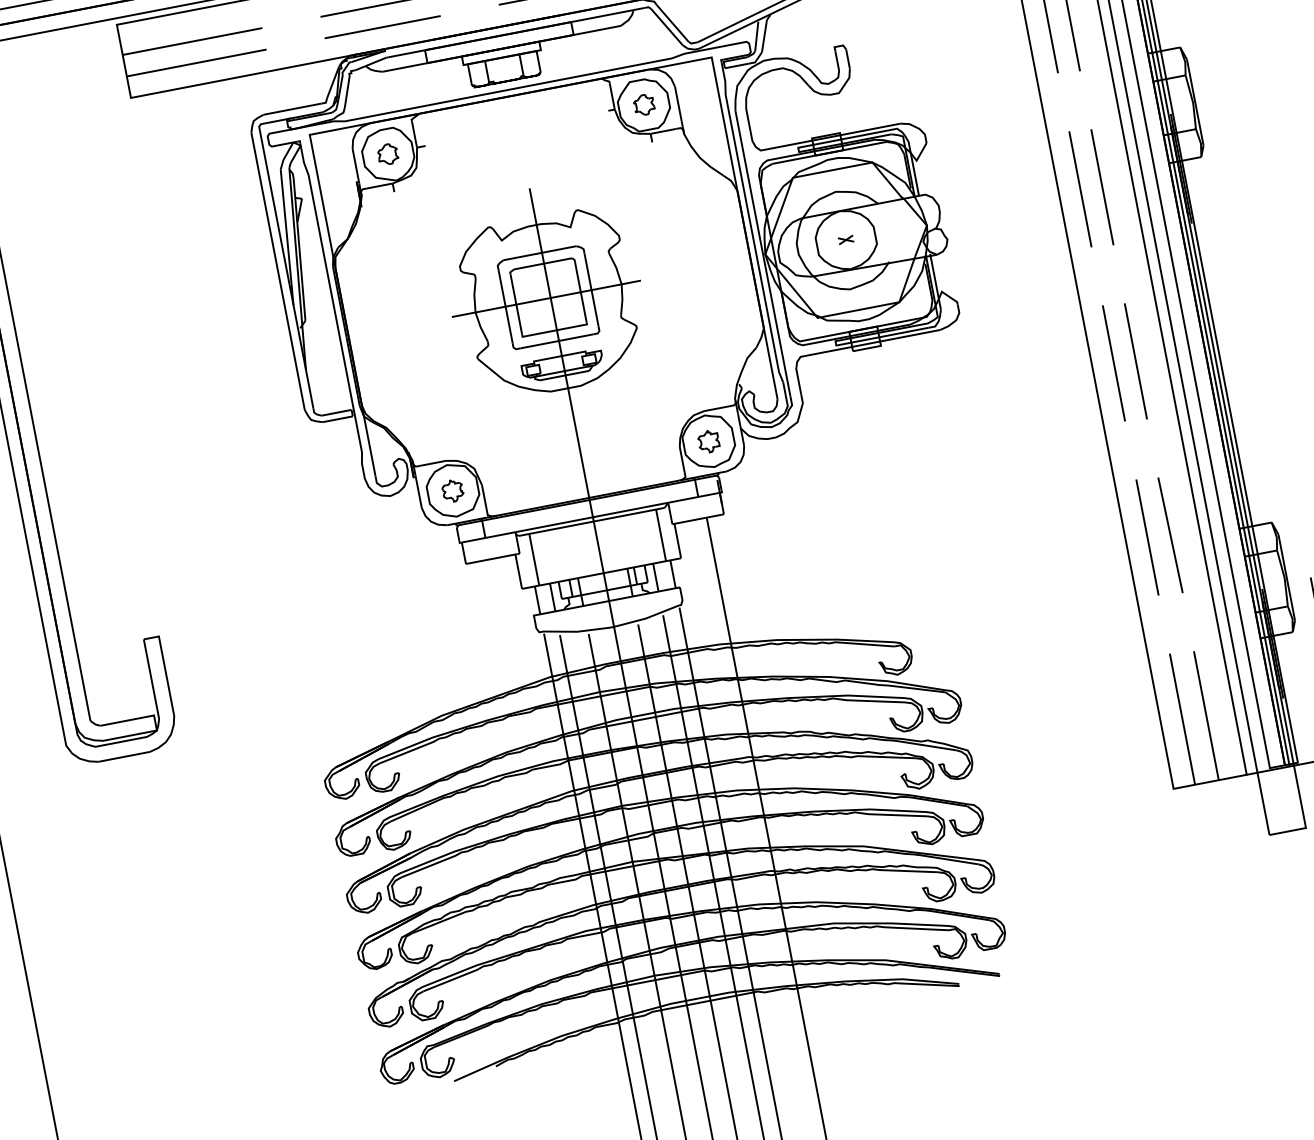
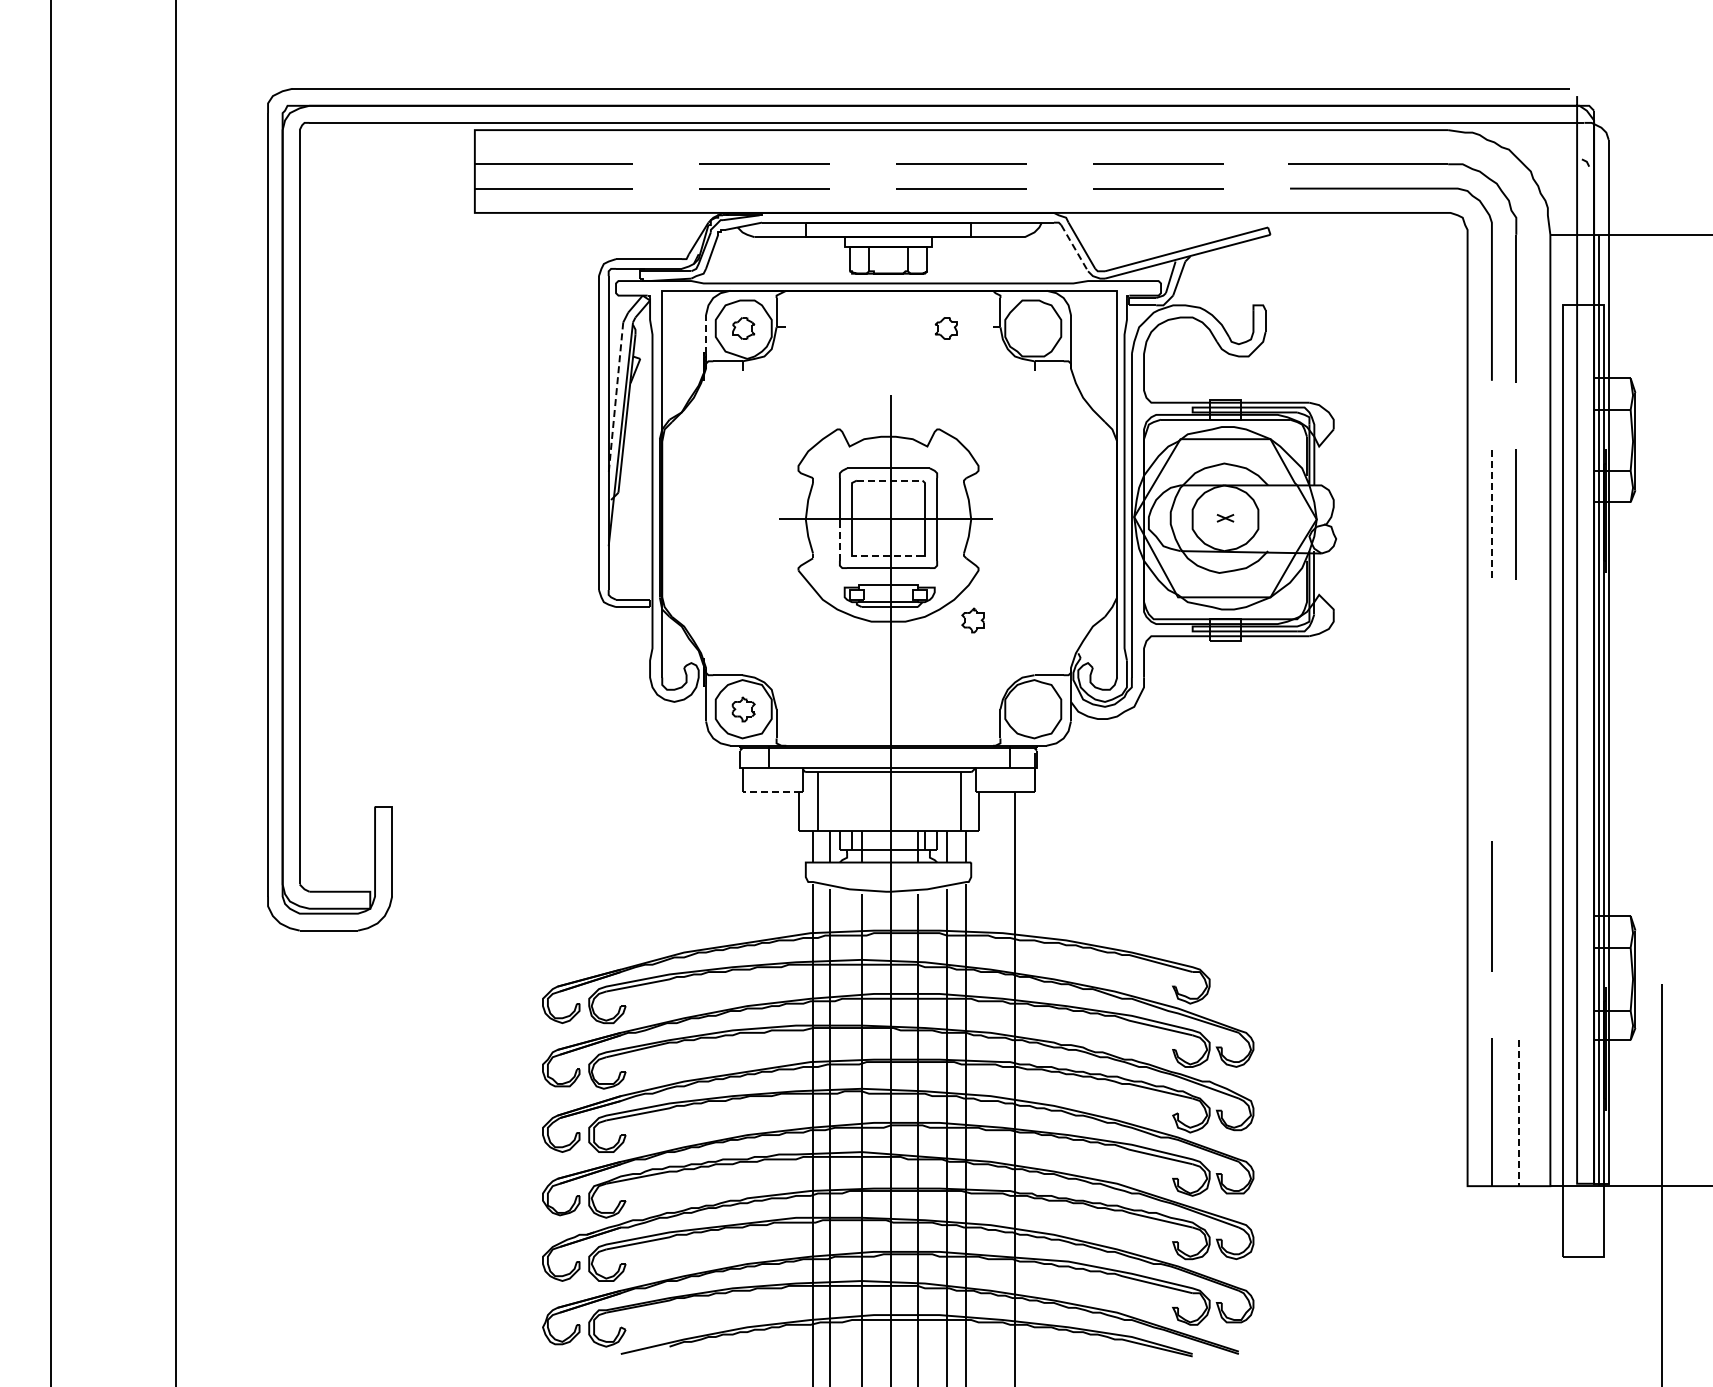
line: (666, 27) -> (1074, 248), solid -> dashed
part: (643, 105) -> (945, 328), moved
line: (356, 165) -> (706, 334), solid -> dashed
line: (1080, 189) -> (1491, 512), solid -> dashed
line: (286, 237) -> (615, 397), solid -> dashed
line: (542, 263) -> (889, 480), solid -> dashed
line: (509, 327) -> (839, 542), solid -> dashed
line: (555, 330) -> (889, 555), solid -> dashed
line: (1135, 361) -> (1515, 711), removed
line: (1113, 363) -> (1491, 709), removed
part: (708, 441) -> (972, 620), moved
line: (1170, 535) -> (1517, 908), removed
line: (492, 558) -> (772, 791), solid -> dashed
line: (1206, 716) -> (1518, 1113), solid -> dashed

